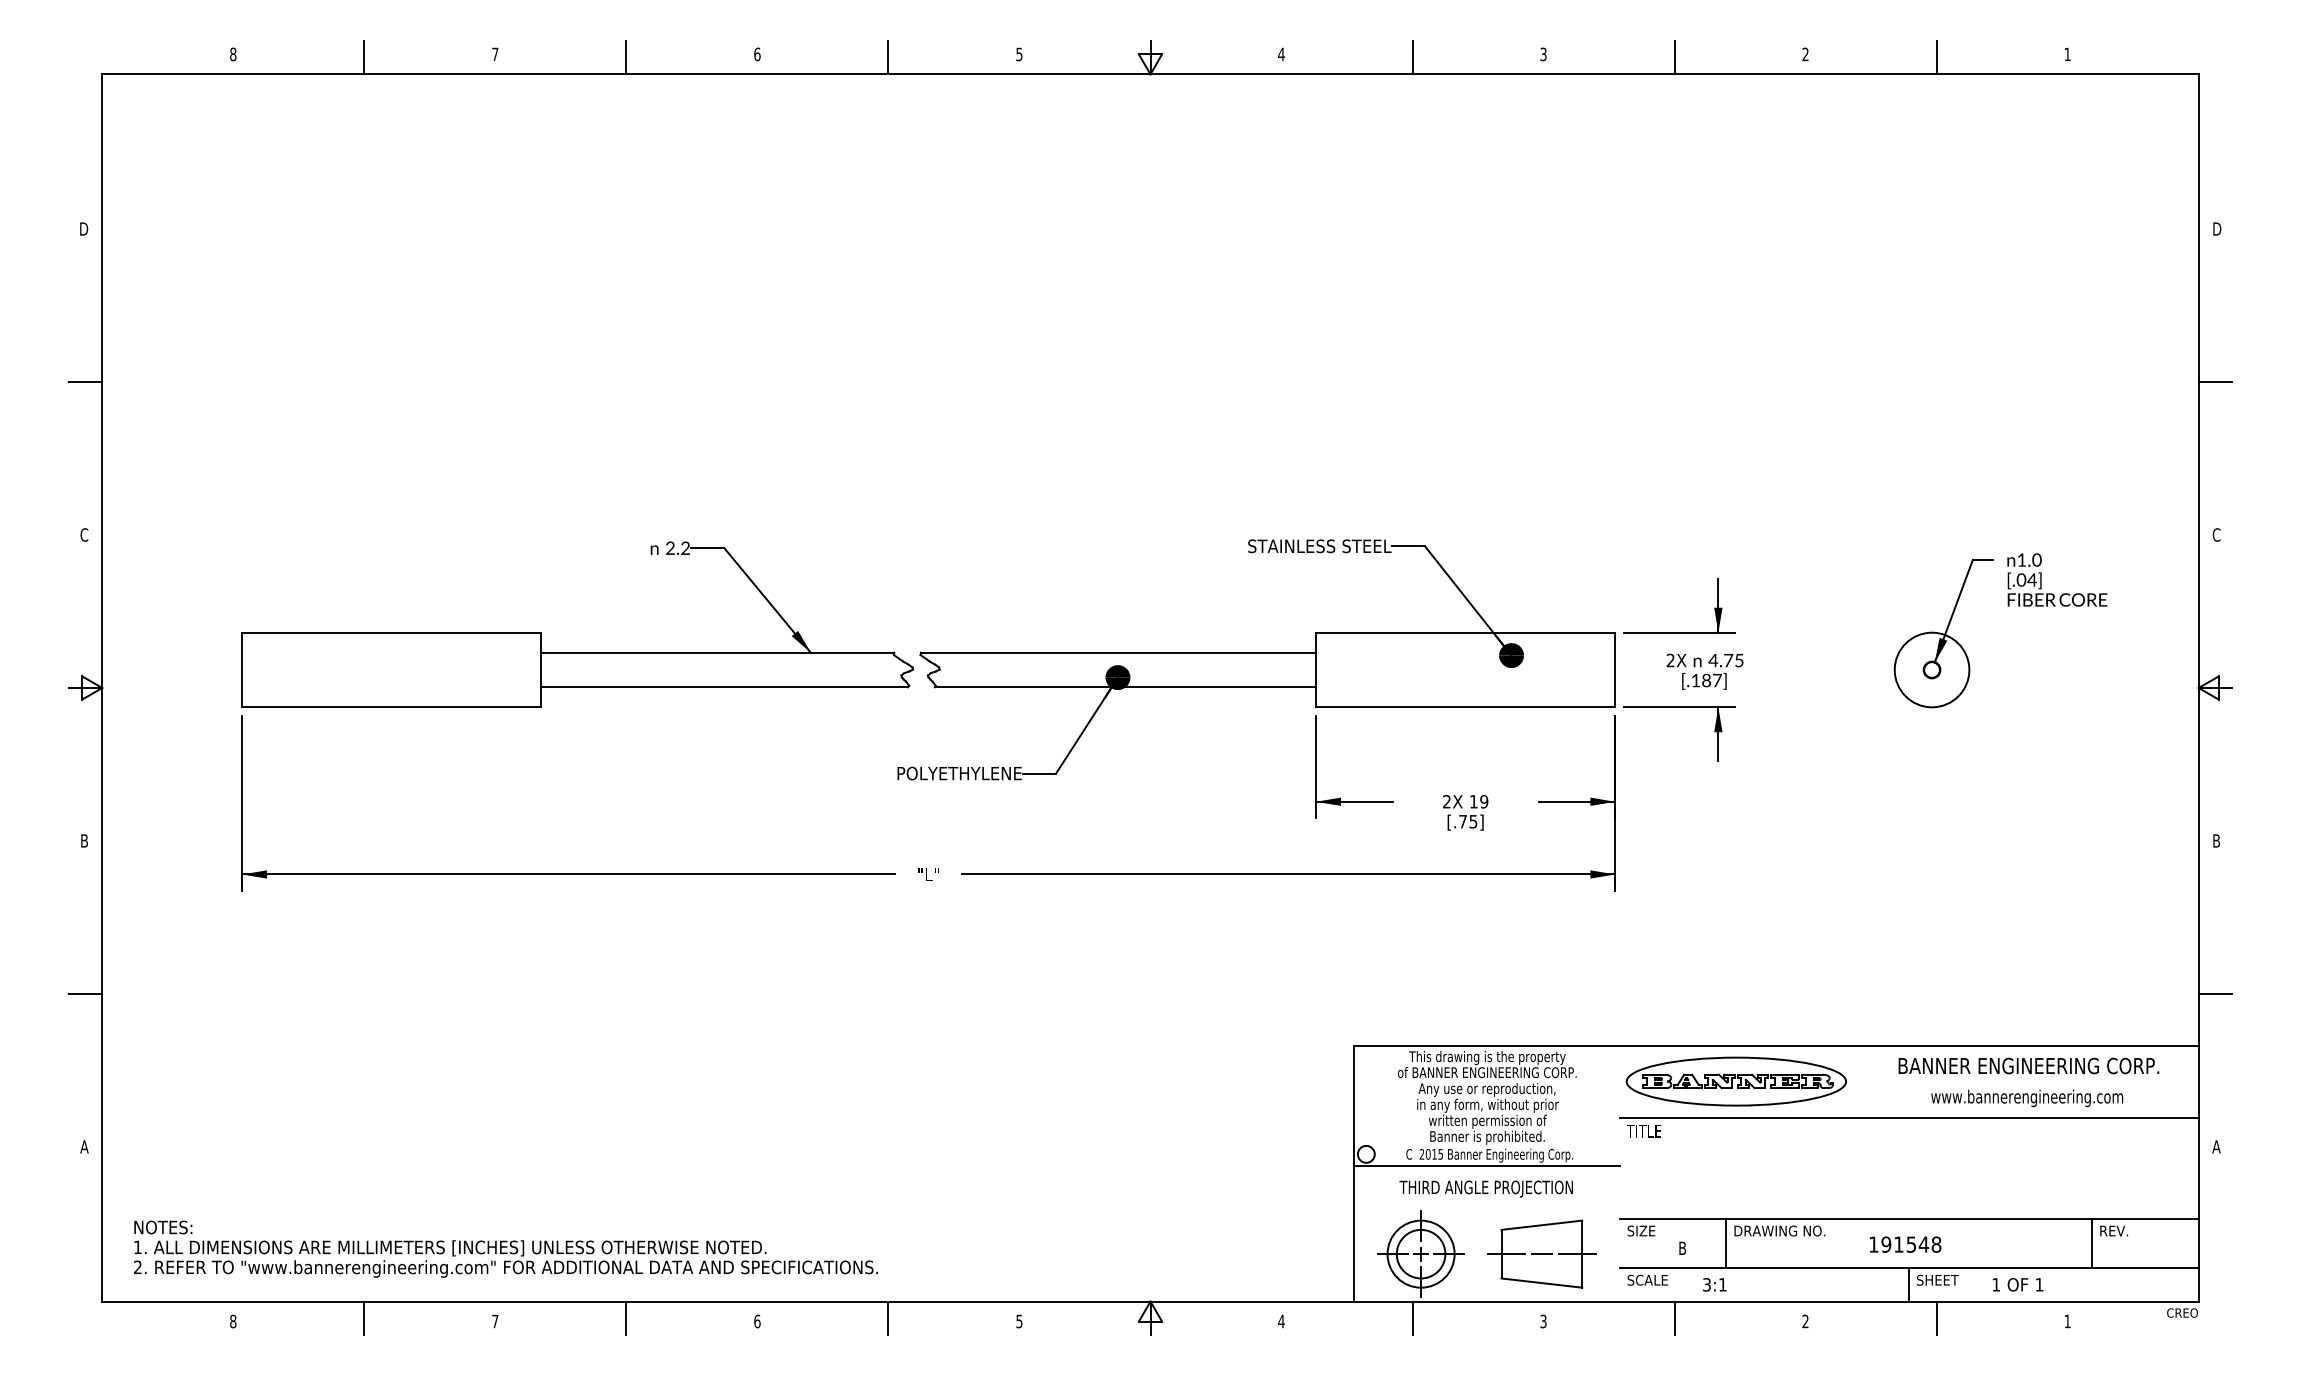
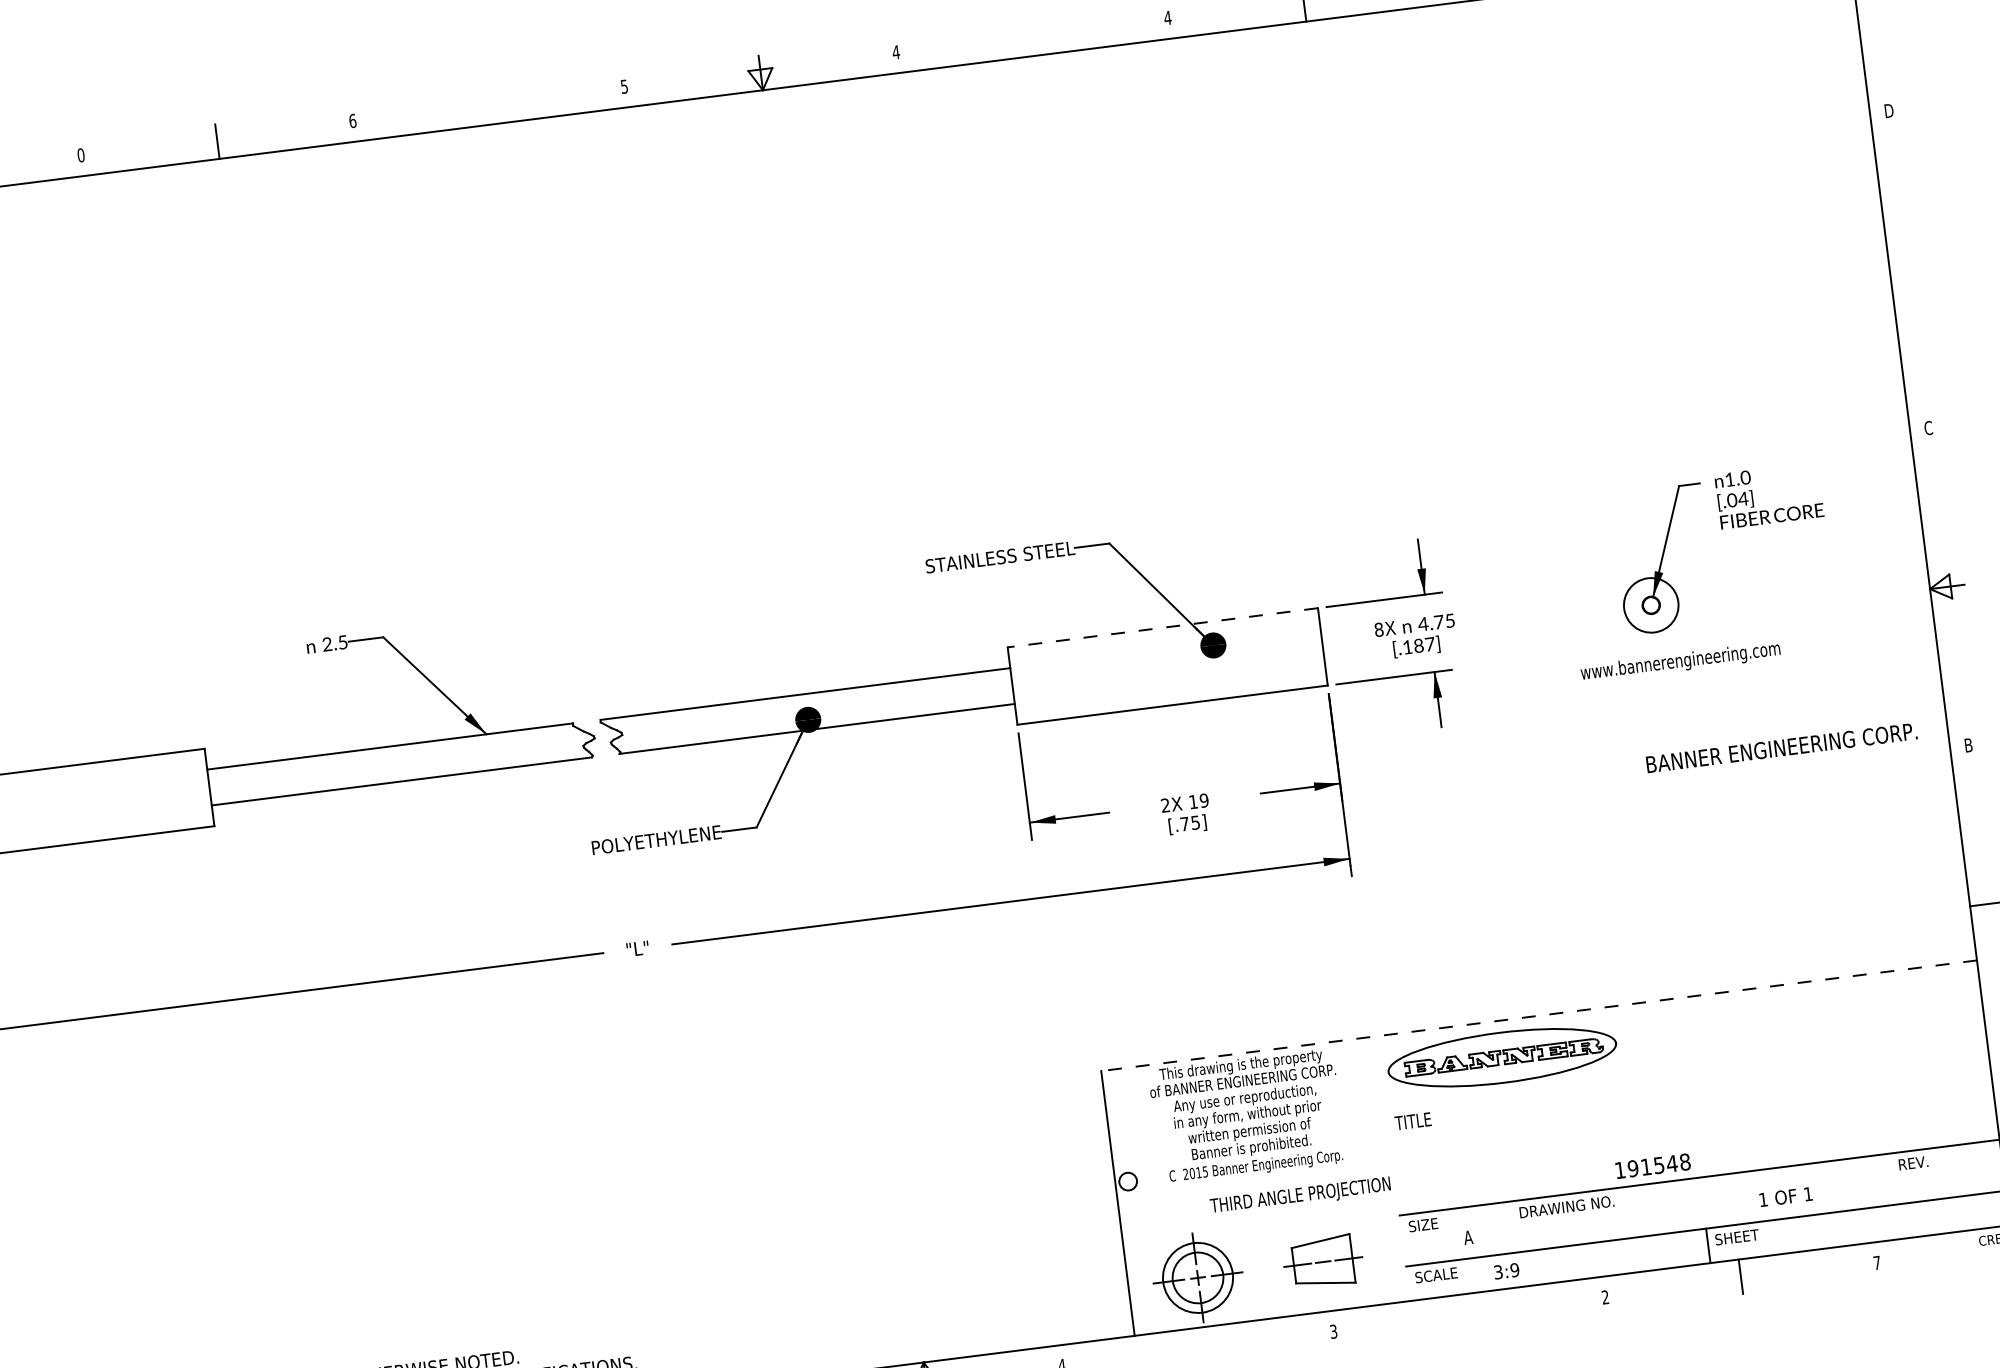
text: (495, 54) -> (81, 155), 7 -> 0
text: (1543, 54) -> (1167, 18), 3 -> 4
line: (888, 57) -> (489, 107), removed
line: (1412, 57) -> (1032, 38), removed
line: (2214, 382) -> (1906, 270), removed
text: (685, 547) -> (342, 641), 2.2 -> 2.5
line: (1465, 632) -> (1162, 627), solid -> dashed
text: (1670, 660) -> (1378, 629), 2X -> 8X
circle: (1931, 669) -> (1650, 604), size x0.7
line: (1775, 1046) -> (1538, 1016), solid -> dashed
text: (2028, 1065) -> (1781, 747), moved
text: (2027, 1098) -> (1681, 662), moved
line: (1909, 1117) -> (1686, 1072), removed
line: (1487, 1165) -> (1255, 1177), removed
text: (1485, 1188) -> (1299, 1195), moved
line: (1726, 1243) -> (1513, 1226), removed
line: (2092, 1243) -> (1892, 1178), removed
text: (1905, 1244) -> (1653, 1166), moved
text: (1682, 1247) -> (1468, 1236), B -> A
part: (1541, 1253) -> (1322, 1261), size x0.7
text: (1722, 1284) -> (1514, 1269), 3:1 -> 3:9
text: (2018, 1284) -> (1786, 1196), moved
line: (1412, 1317) -> (1197, 1344), removed
line: (1674, 1317) -> (1469, 1310), removed
text: (2067, 1321) -> (1877, 1263), 1 -> 7

